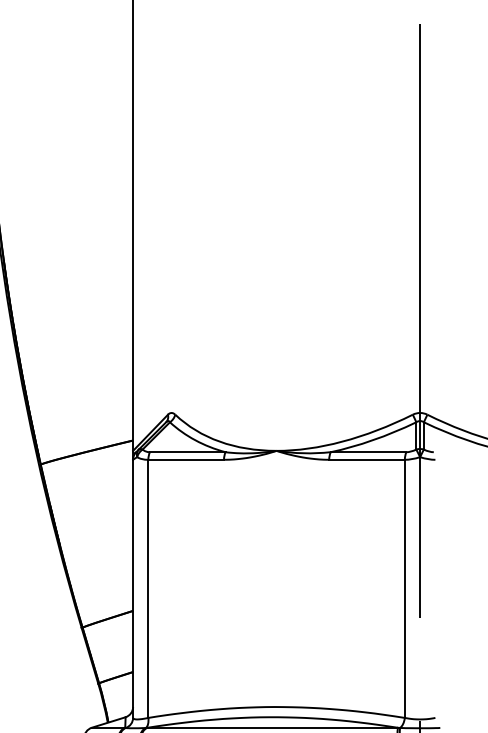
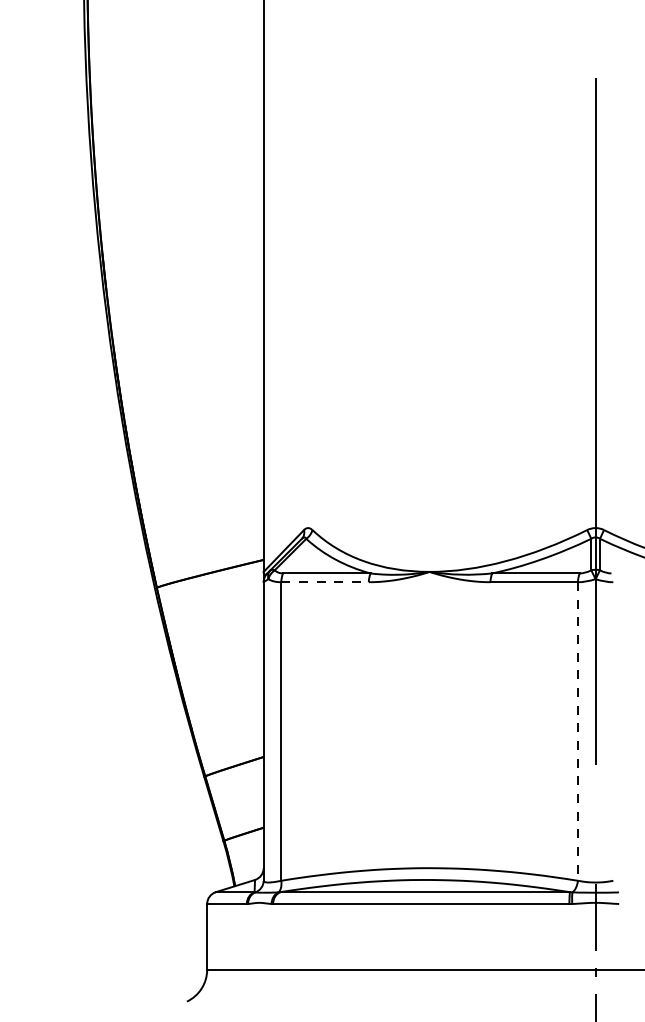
line: (186, 460) -> (325, 582), solid -> dashed
line: (405, 588) -> (578, 731), solid -> dashed

